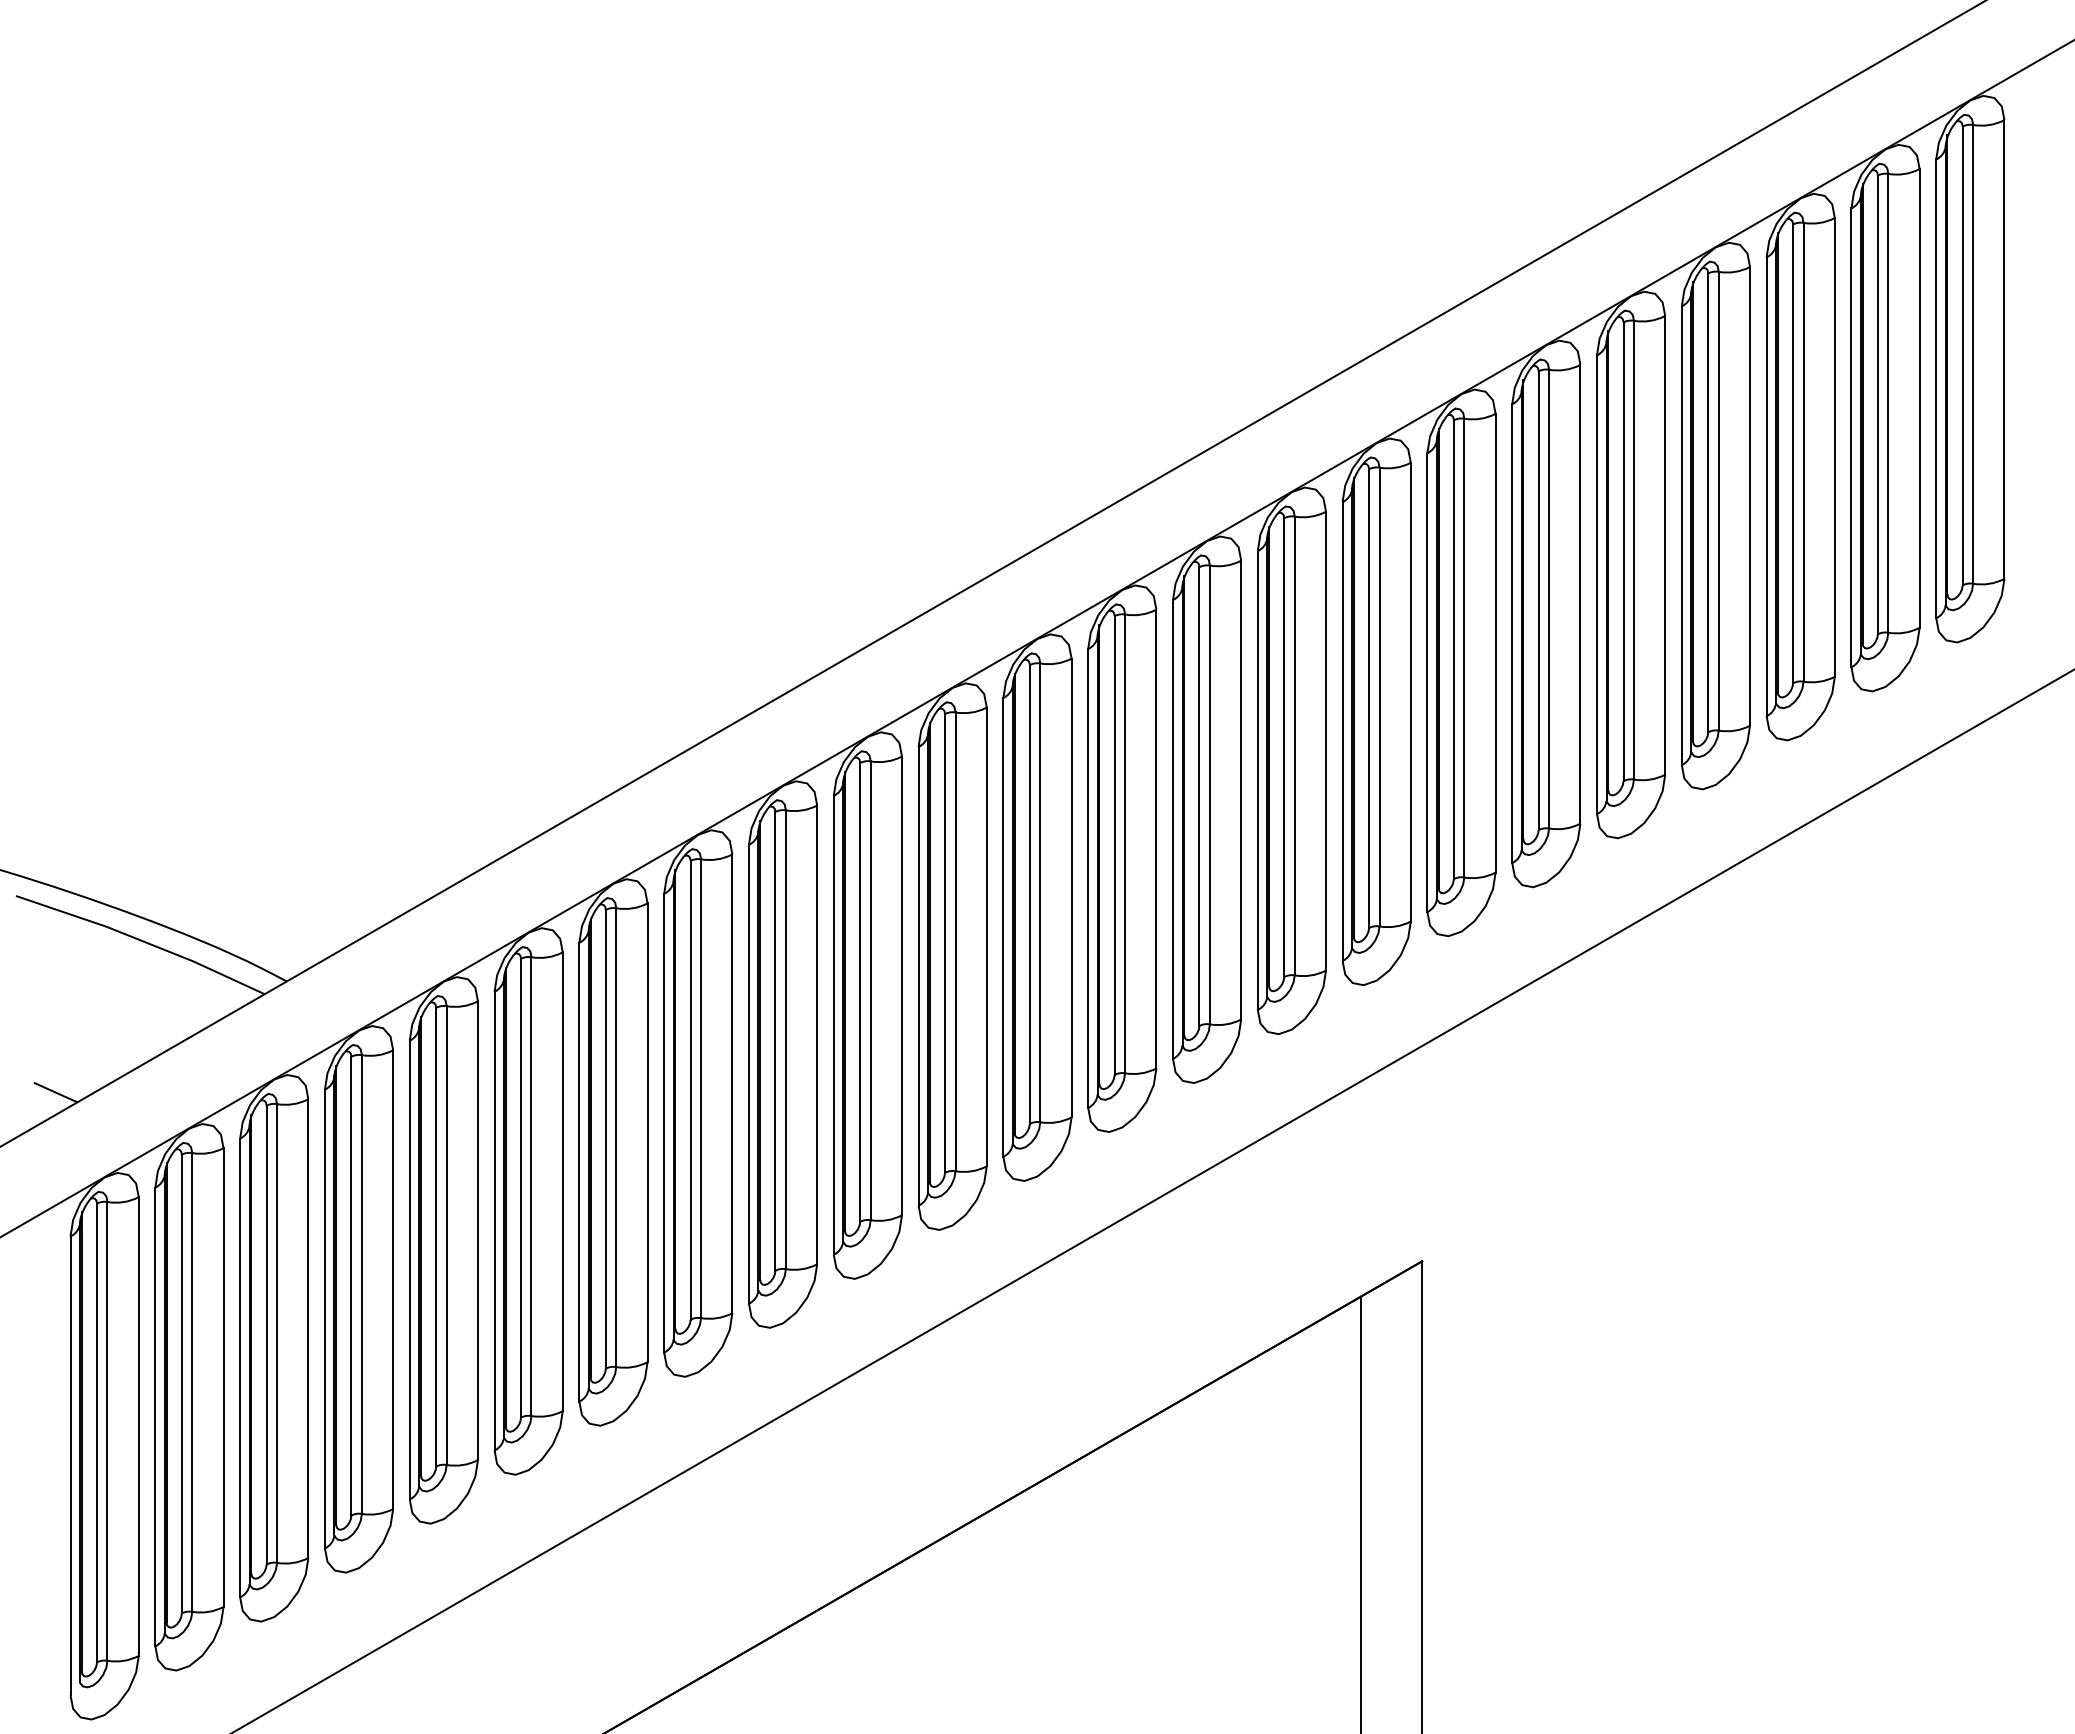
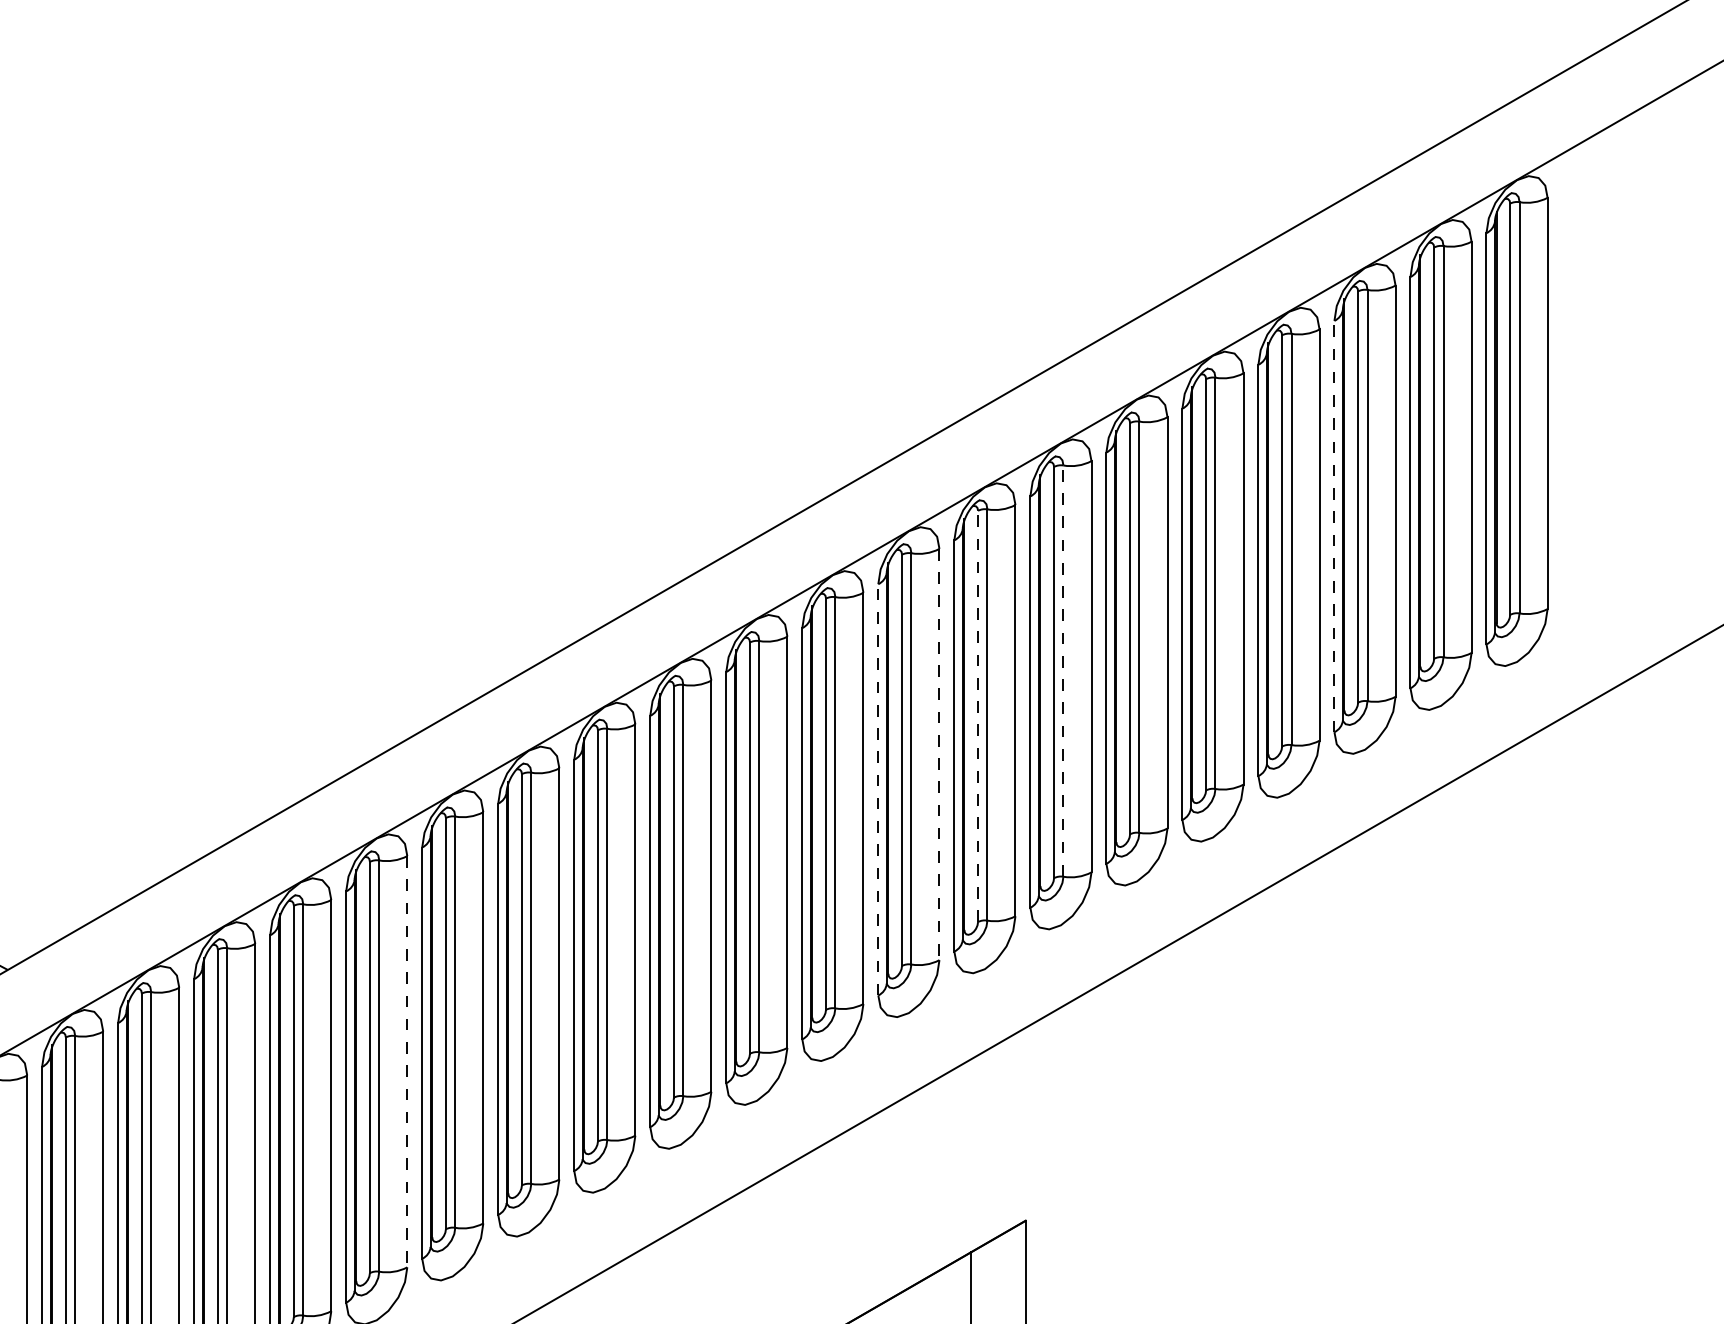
line: (1766, 486) -> (1334, 526), solid -> dashed
line: (1464, 647) -> (1063, 670), solid -> dashed
line: (1369, 698) -> (978, 716), solid -> dashed
line: (1326, 741) -> (939, 754), solid -> dashed
line: (1257, 780) -> (878, 789), solid -> dashed
line: (732, 1084) -> (407, 1062), solid -> dashed

